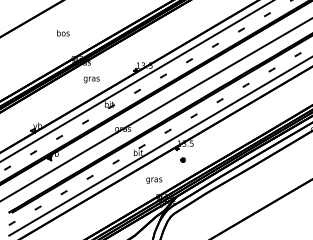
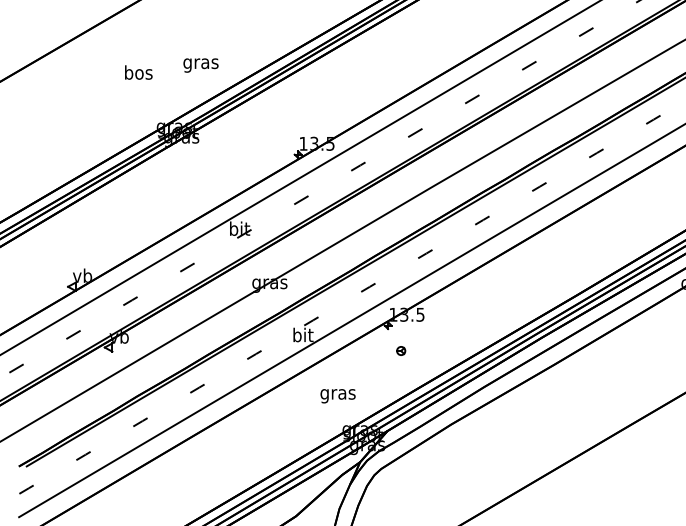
text: (91, 79) -> (200, 64), moved

